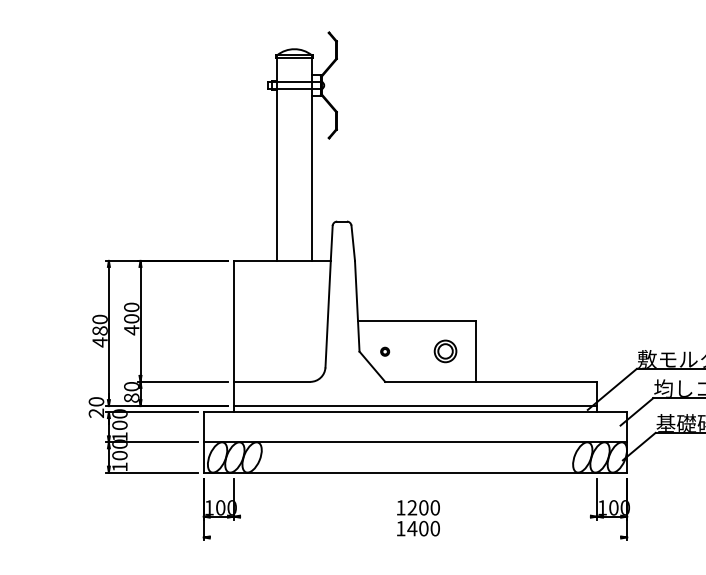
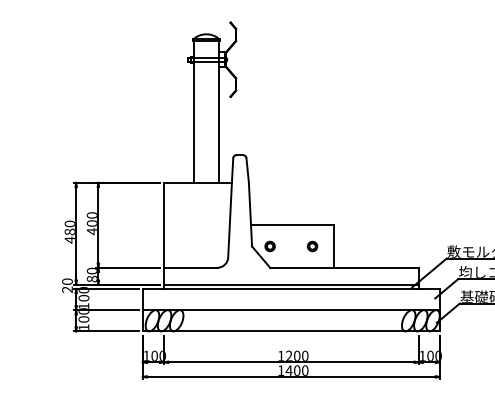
part: (384, 351) -> (269, 246), size x1.67
part: (445, 351) -> (312, 246), size x0.62
line: (415, 516) -> (291, 362), added
line: (415, 537) -> (291, 376), added

